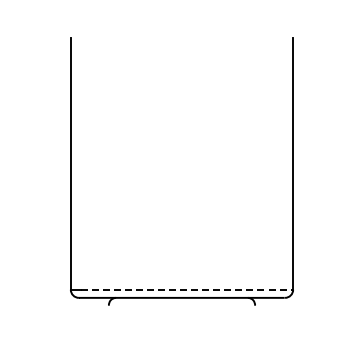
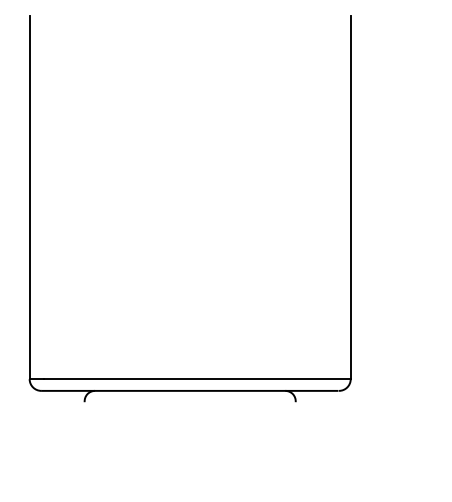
line: (187, 289) -> (198, 378), dashed -> solid

